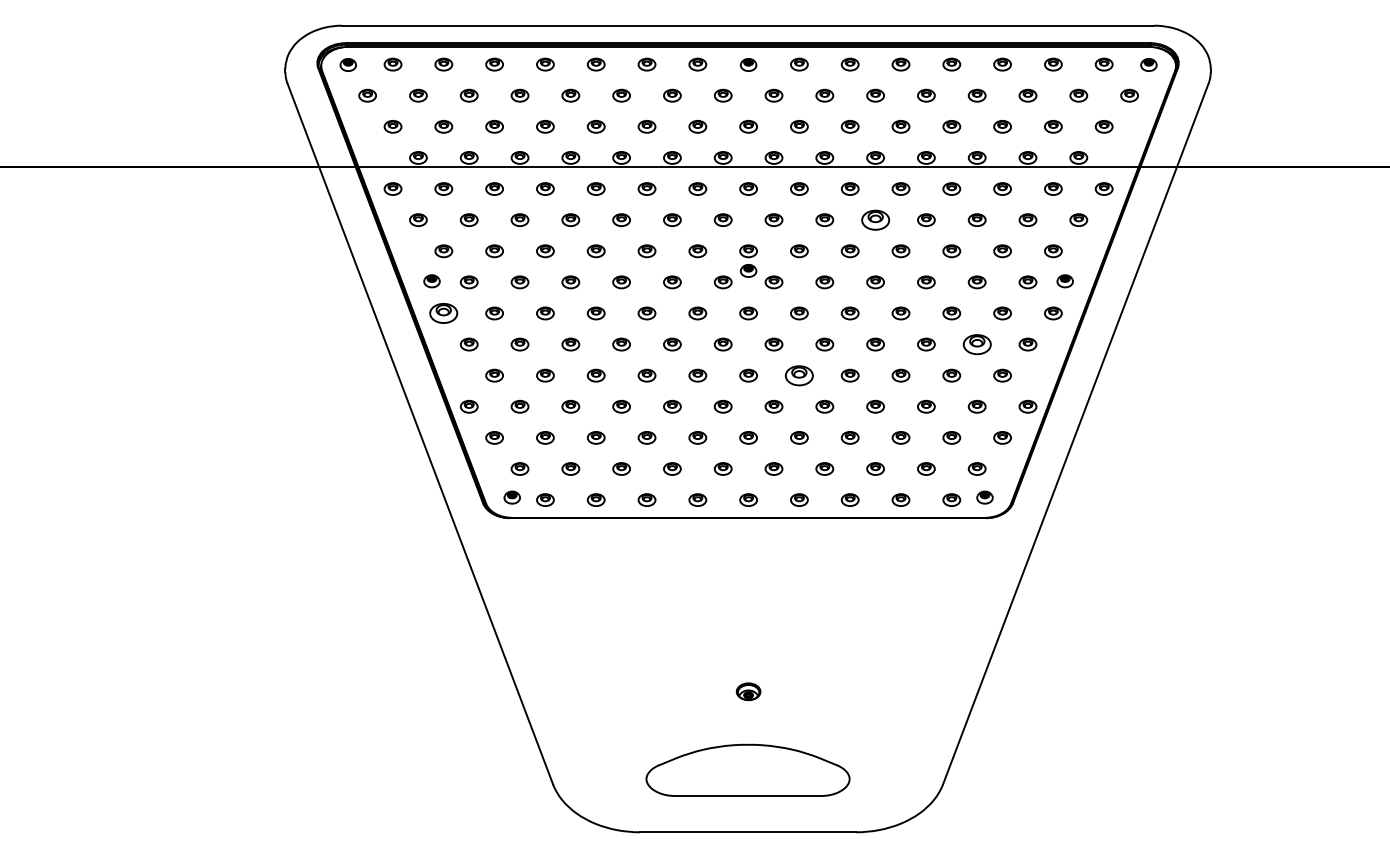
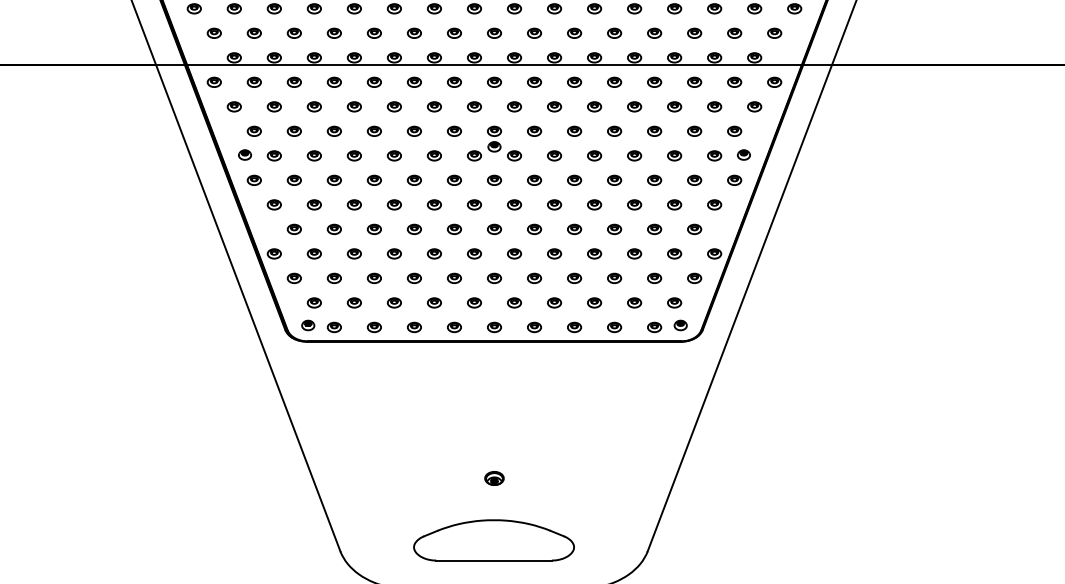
part: (875, 219) -> (594, 106), size x0.62
part: (443, 313) -> (254, 180), size x0.62
part: (976, 344) -> (674, 204), size x0.62
part: (799, 375) -> (534, 229), size x0.62

